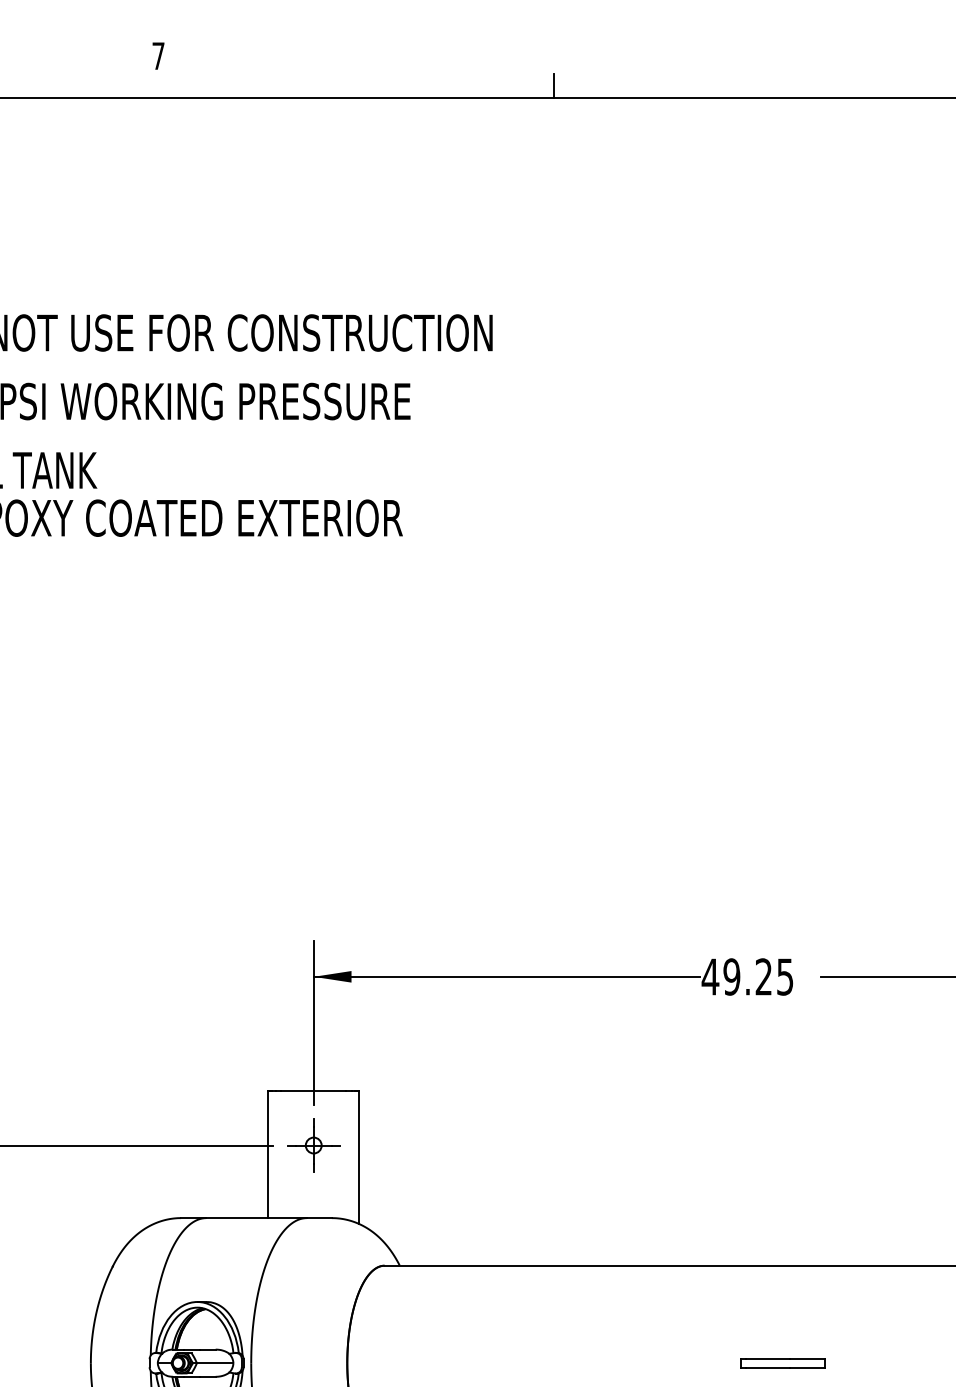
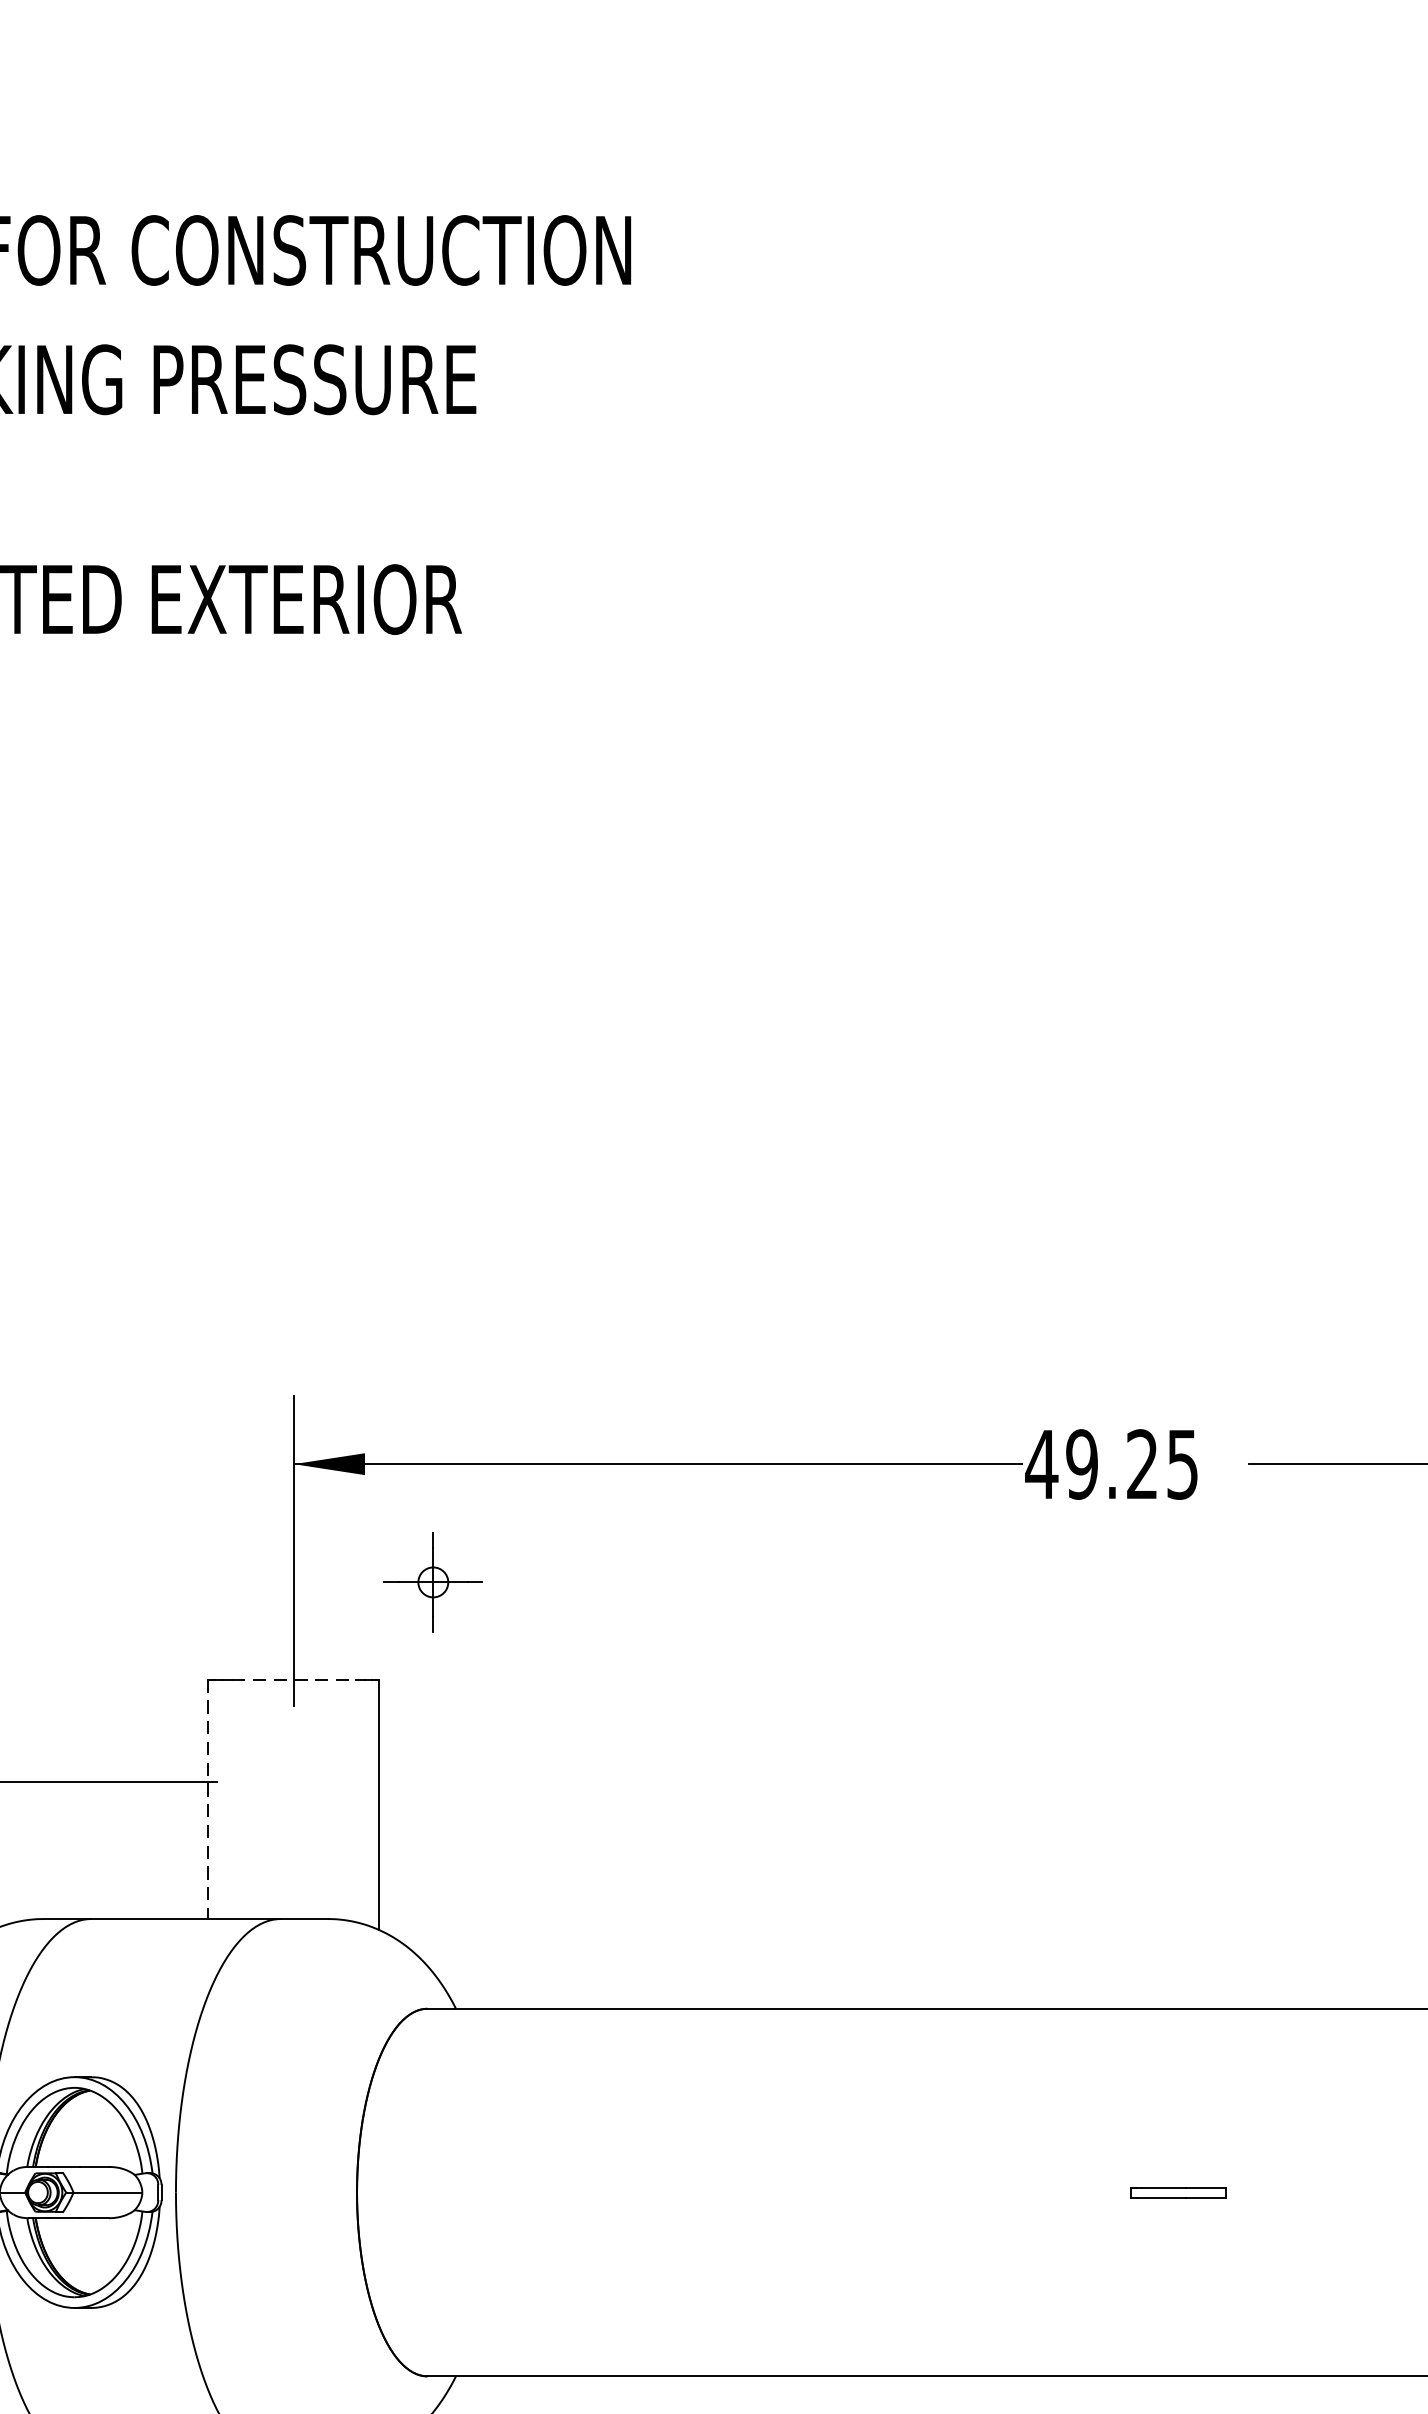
line: (313, 1091) -> (293, 1680), solid -> dashed
part: (313, 1145) -> (432, 1582), moved
line: (268, 1155) -> (208, 1801), solid -> dashed
part: (782, 1363) -> (1177, 2193), size x0.6

